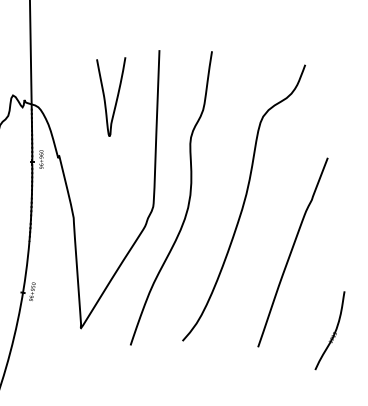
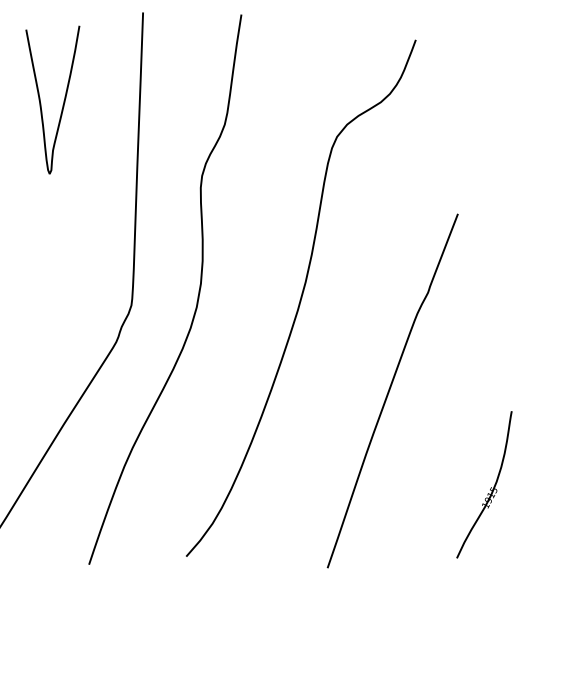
part: (329, 330) -> (483, 484), moved

